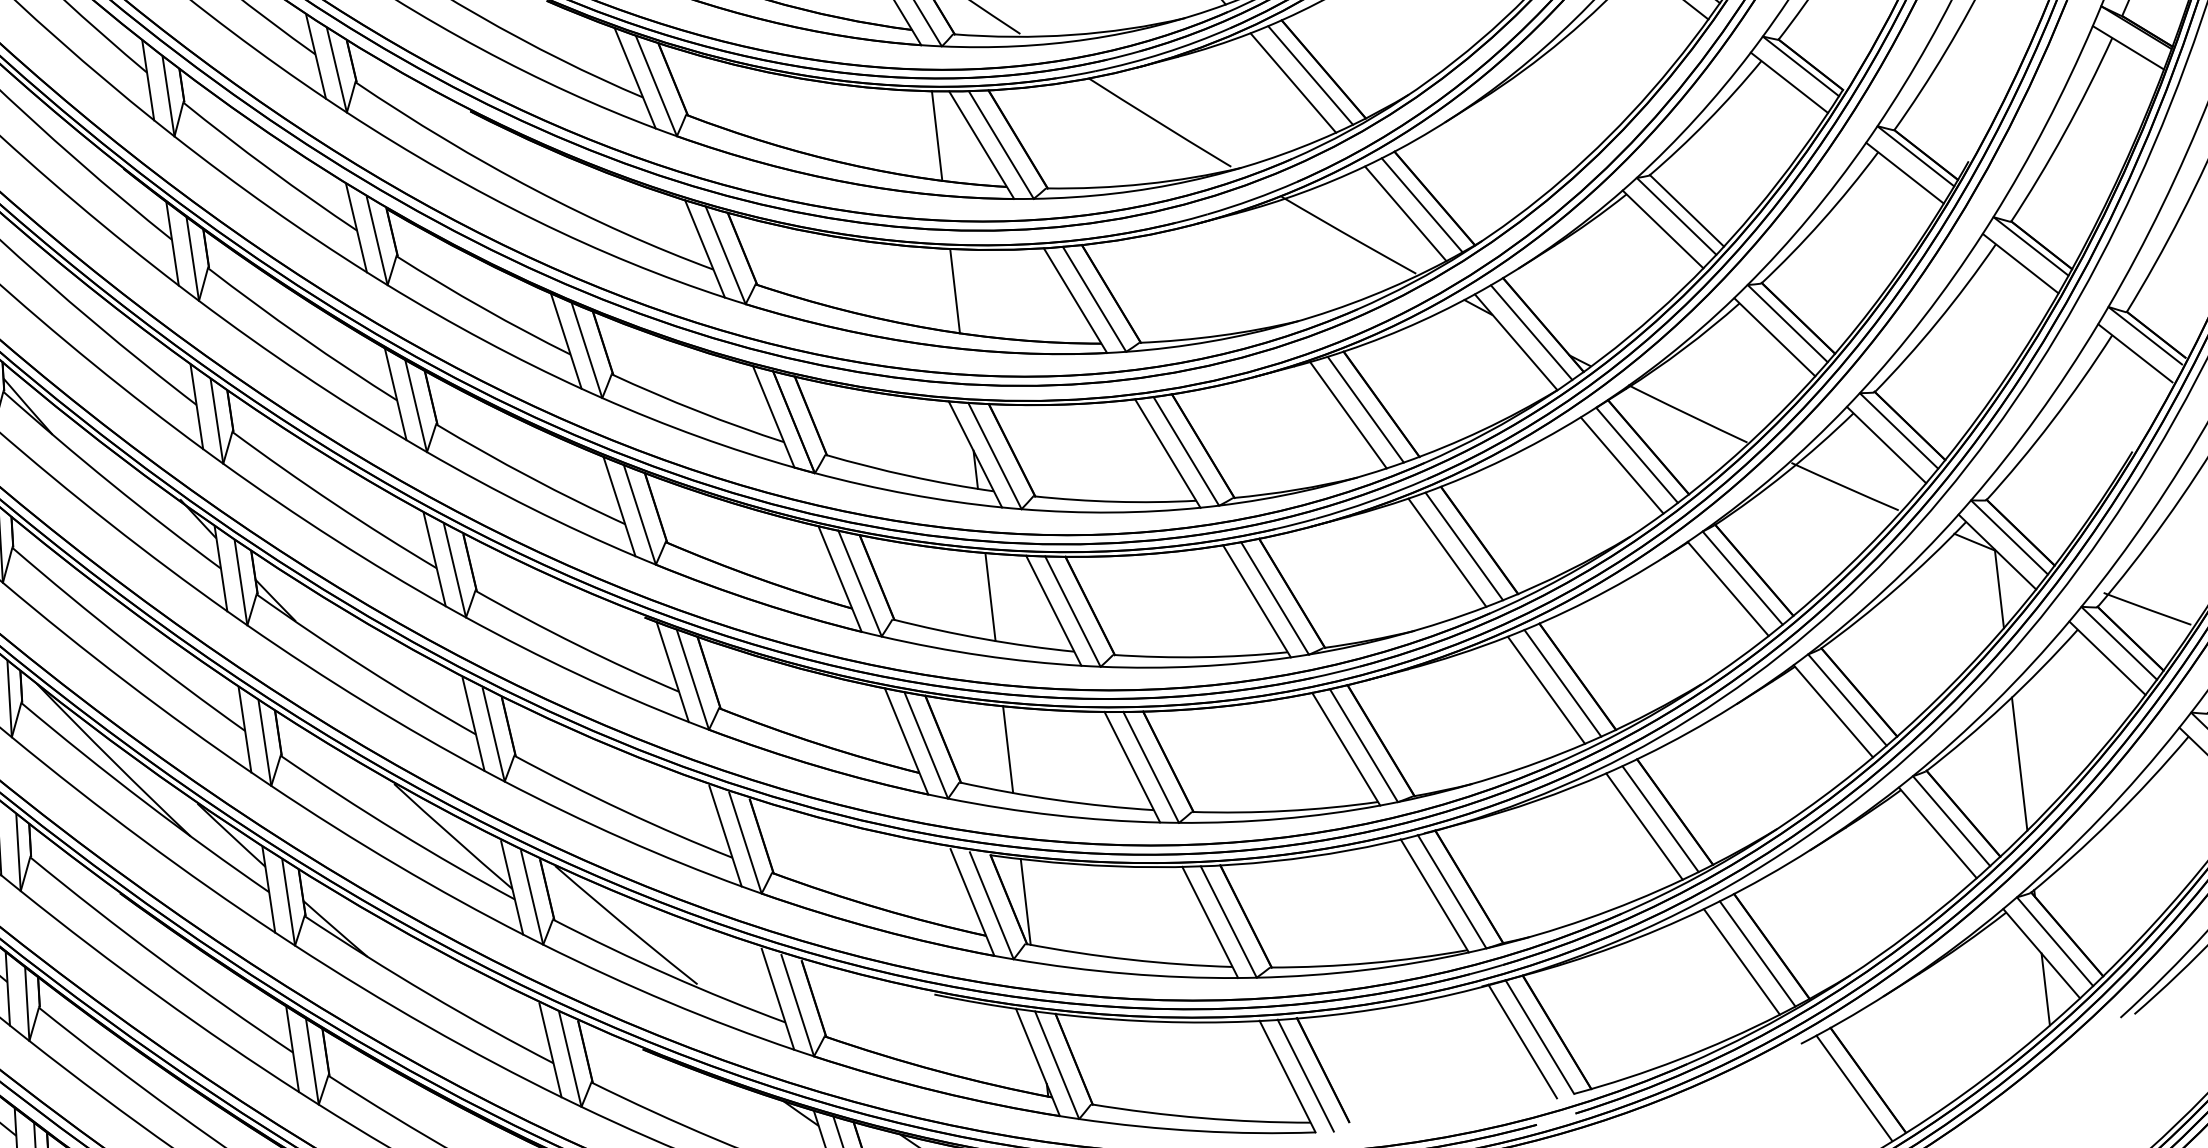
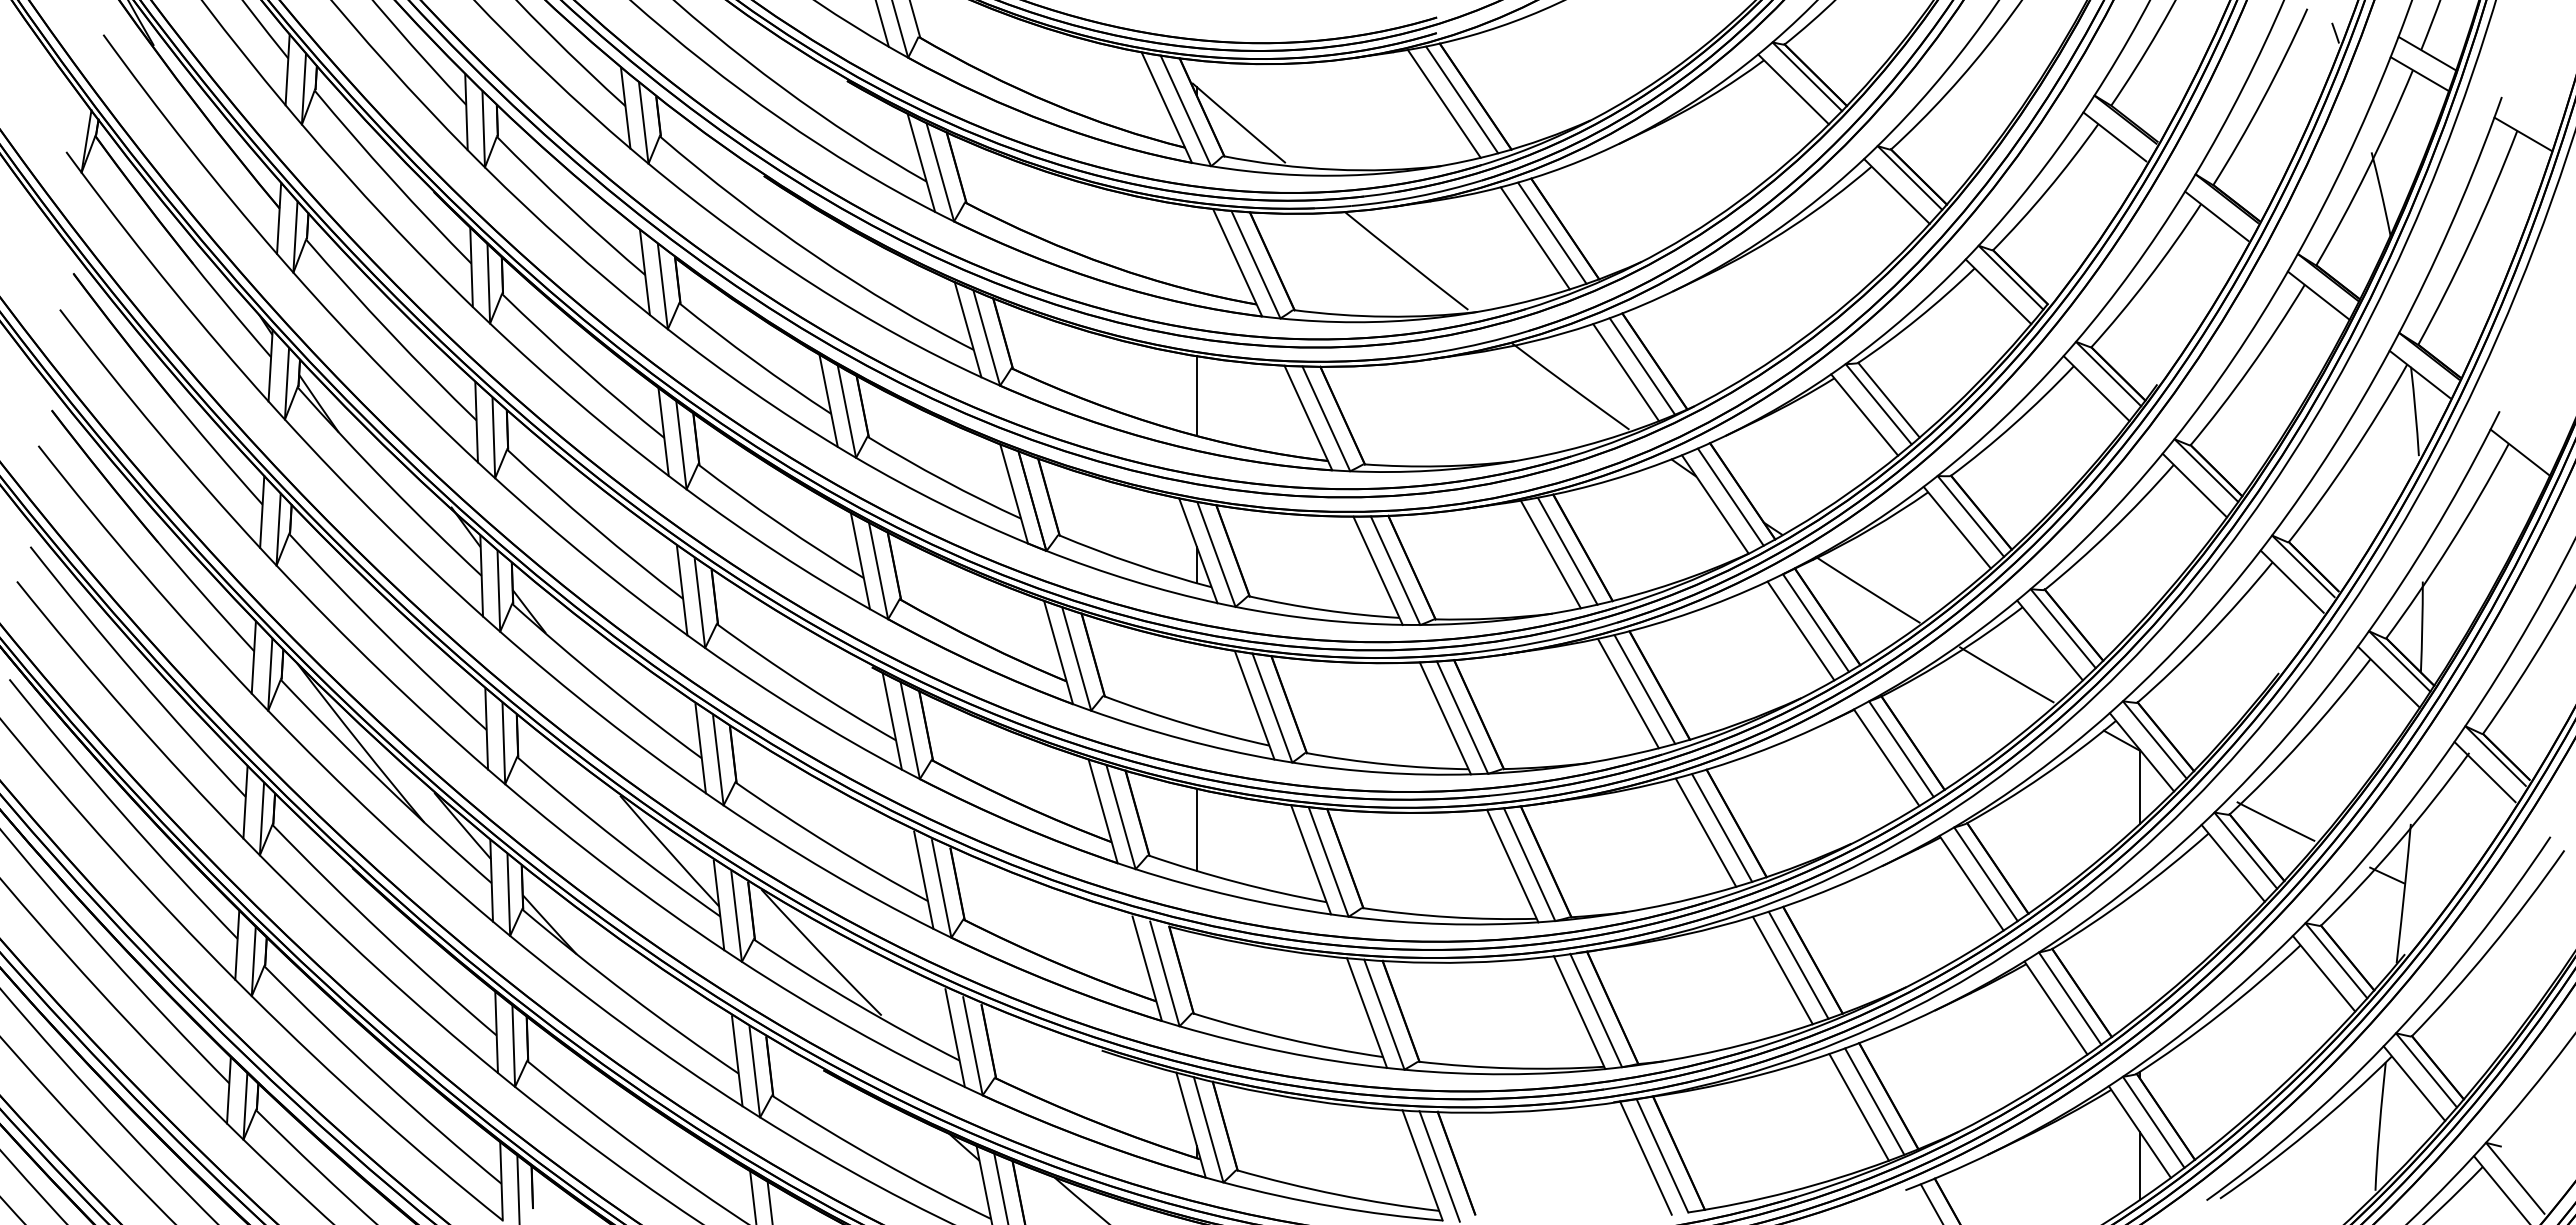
line: (937, 135) -> (1197, 248), removed
line: (990, 596) -> (1197, 685), removed
line: (2019, 763) -> (2139, 952), removed
line: (1026, 901) -> (1197, 973), removed

